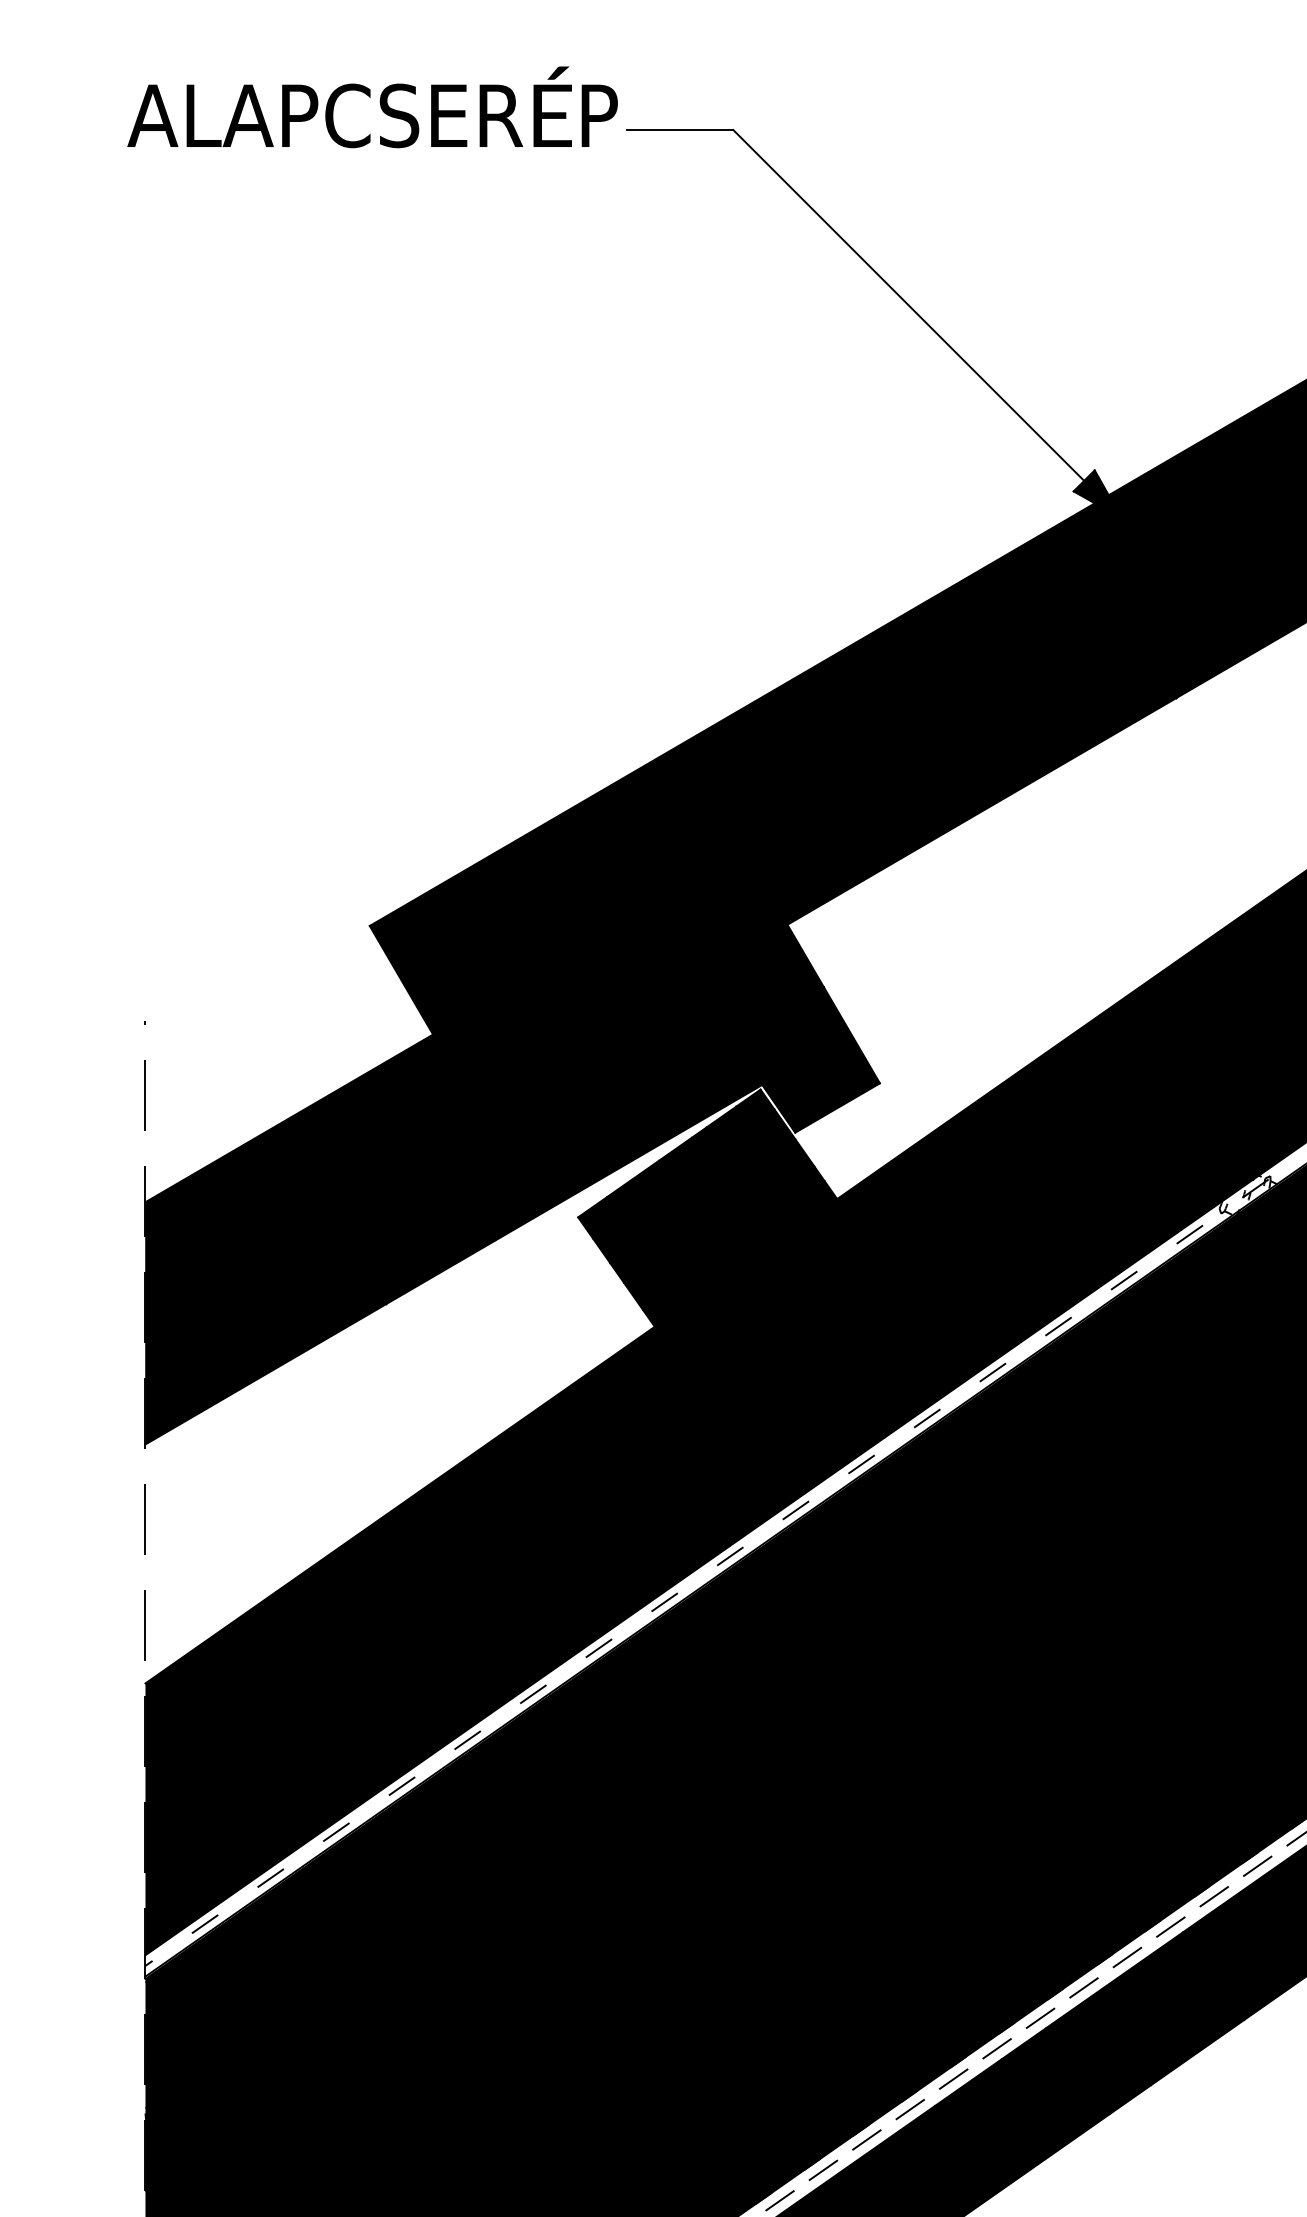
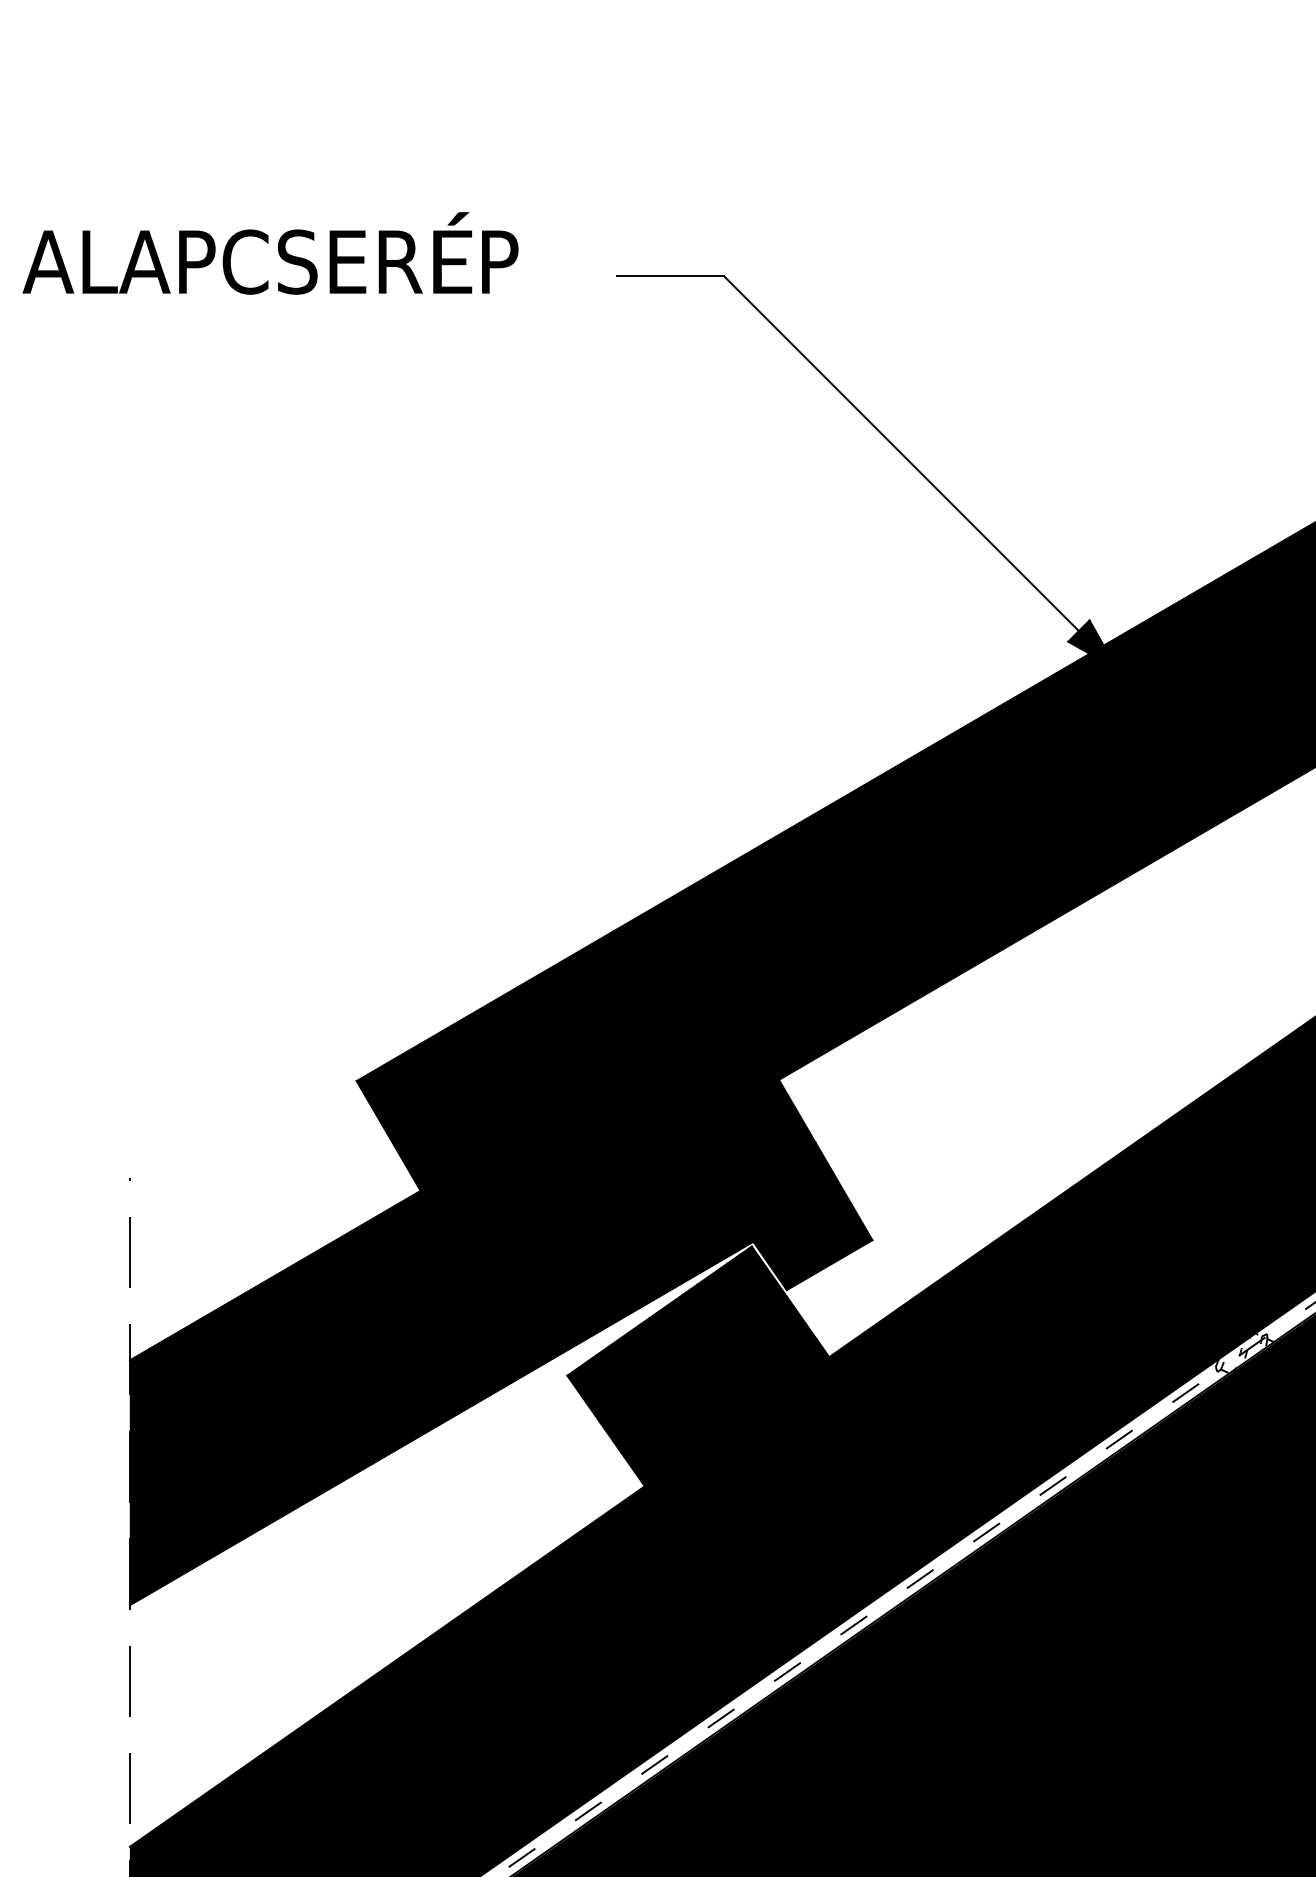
text: (372, 107) -> (270, 253), moved

